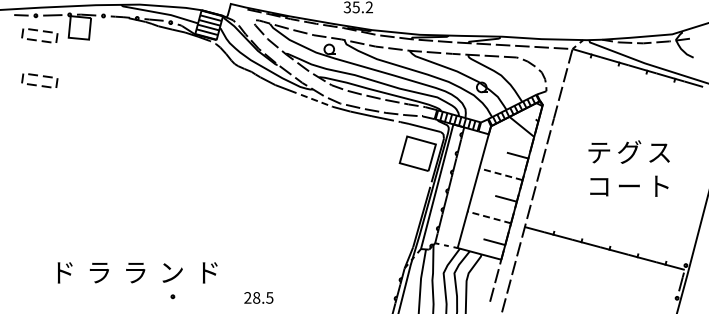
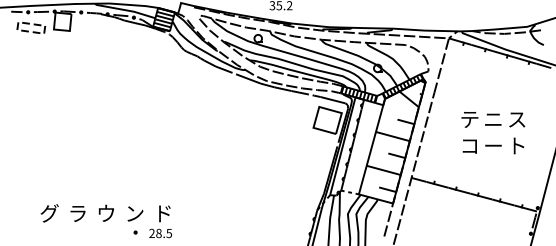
part: (39, 80) -> (31, 63), removed
line: (316, 100) -> (248, 78), dashed -> solid
text: (629, 151) -> (493, 118), グ -> ニ
line: (500, 174) -> (392, 136), dashed -> solid
line: (488, 217) -> (383, 170), dashed -> solid
text: (62, 271) -> (49, 212), ド -> グ
text: (135, 272) -> (106, 213), ラ -> ウ
text: (258, 297) -> (160, 233), moved

